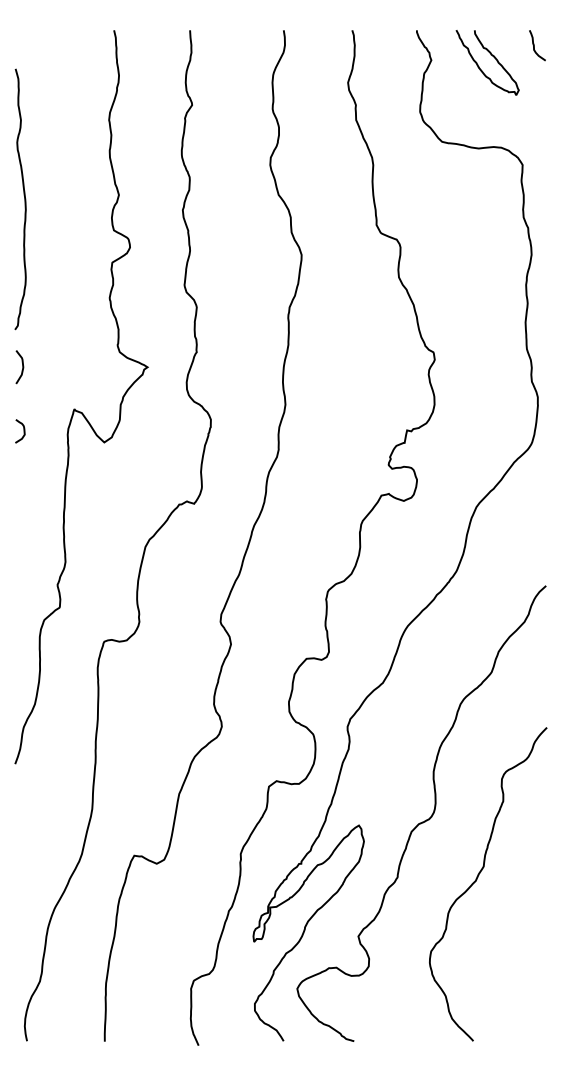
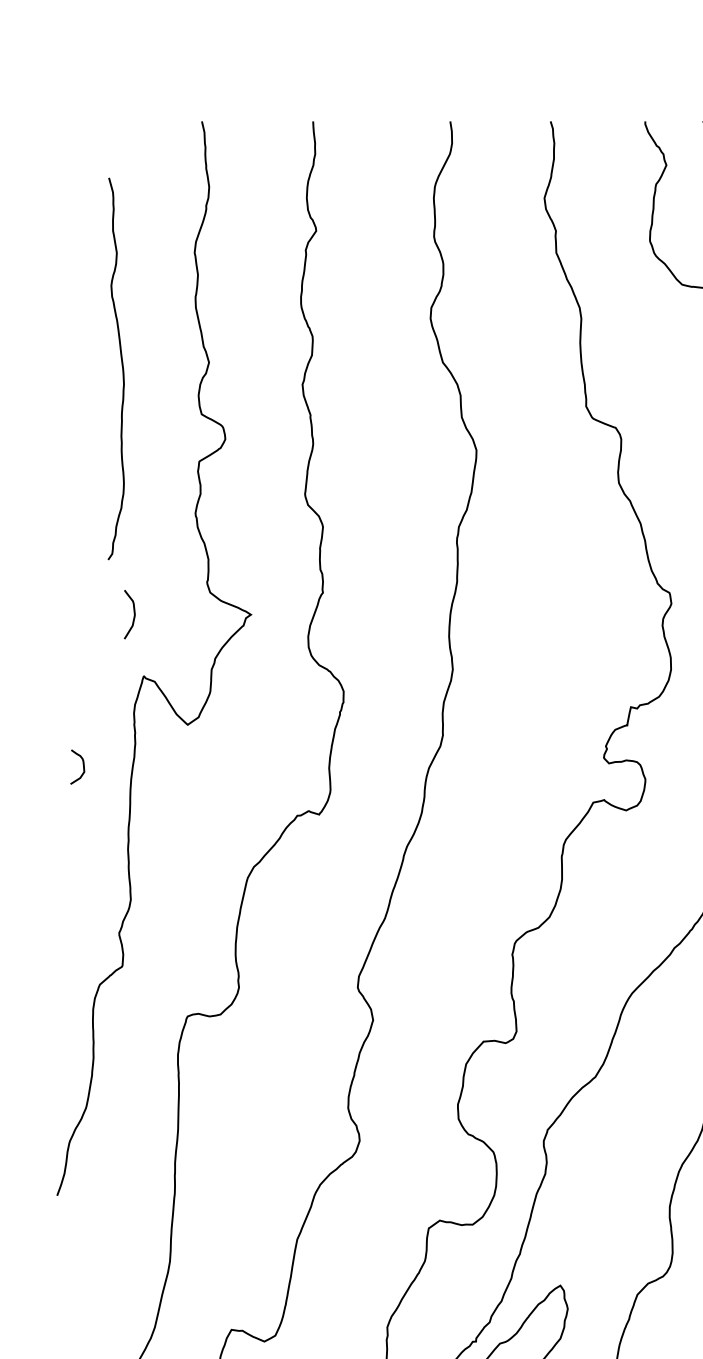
curve: (24, 199) -> (122, 369), moved
curve: (22, 367) -> (133, 615), moved
curve: (23, 431) -> (82, 767), moved

